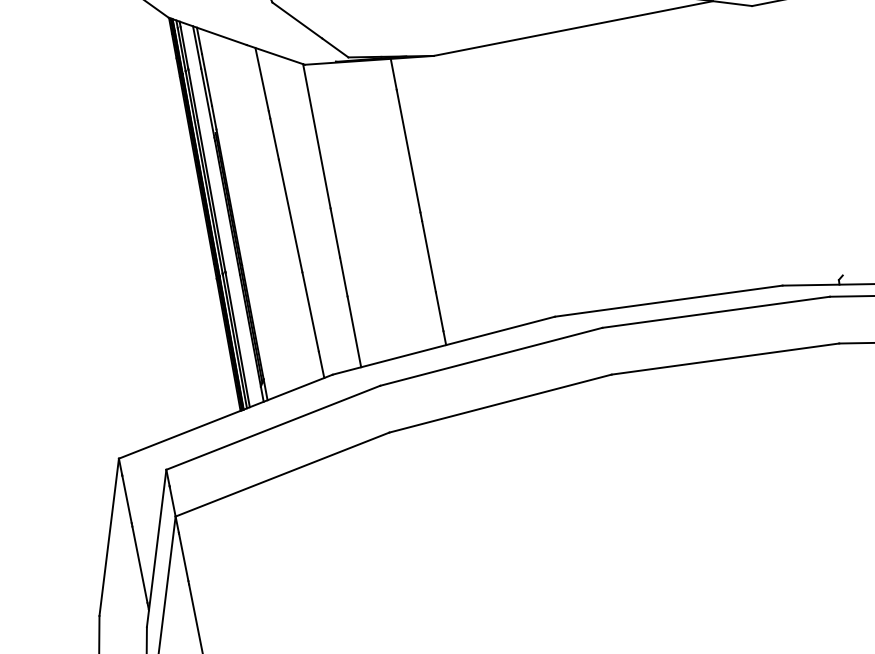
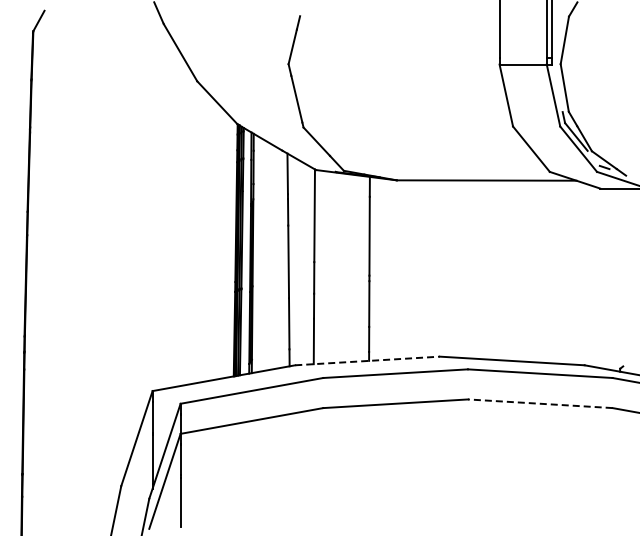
line: (445, 344) -> (368, 360), solid -> dashed
line: (724, 358) -> (539, 403), solid -> dashed

